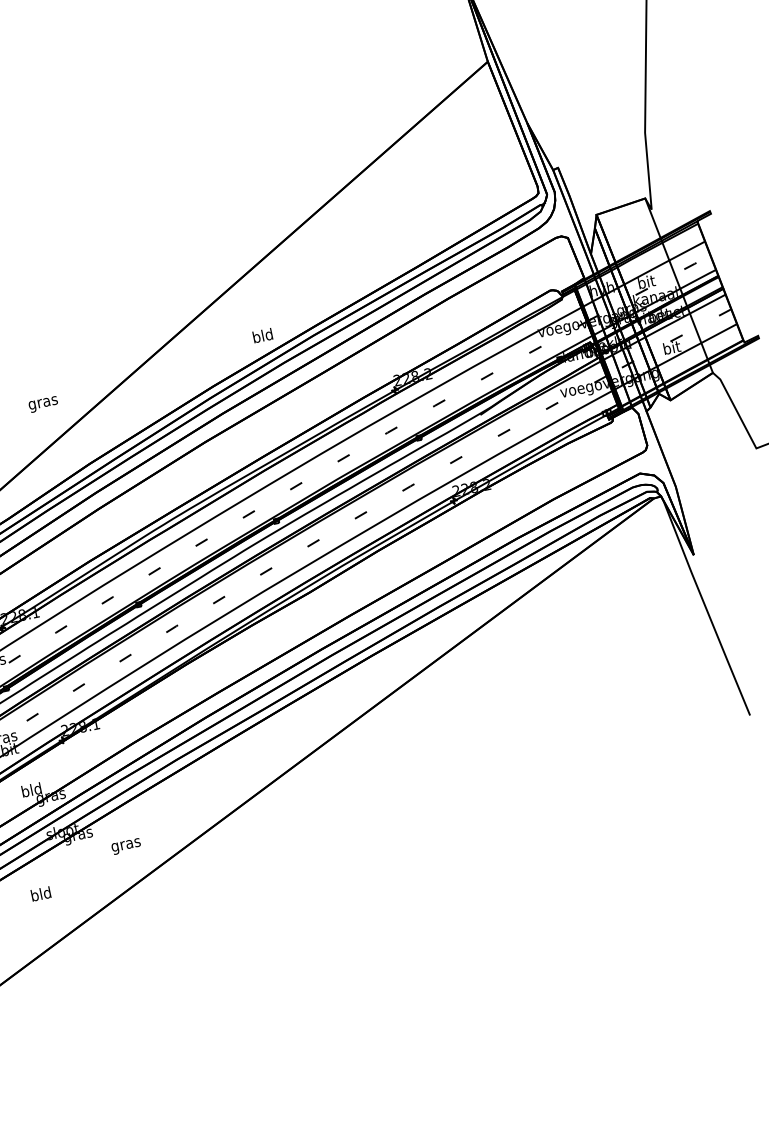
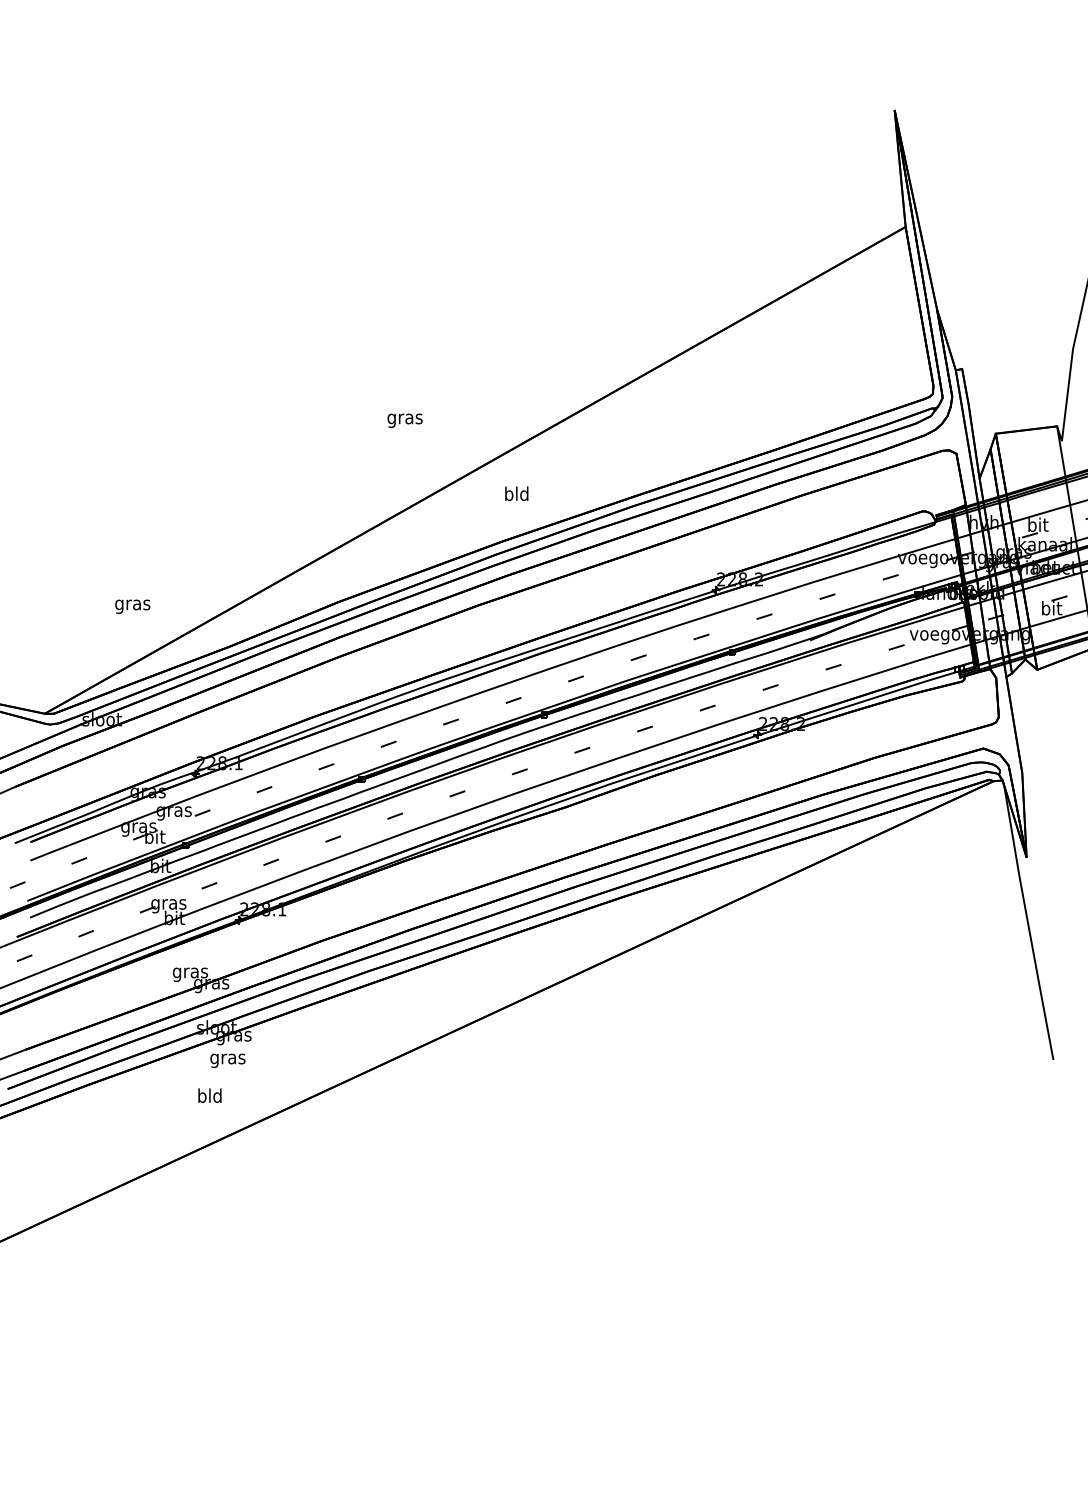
text: (262, 335) -> (516, 493), moved
text: (43, 404) -> (404, 420), moved
text: (31, 791) -> (190, 972), bld -> gras
text: (125, 846) -> (227, 1060), moved
text: (40, 893) -> (209, 1095), moved

